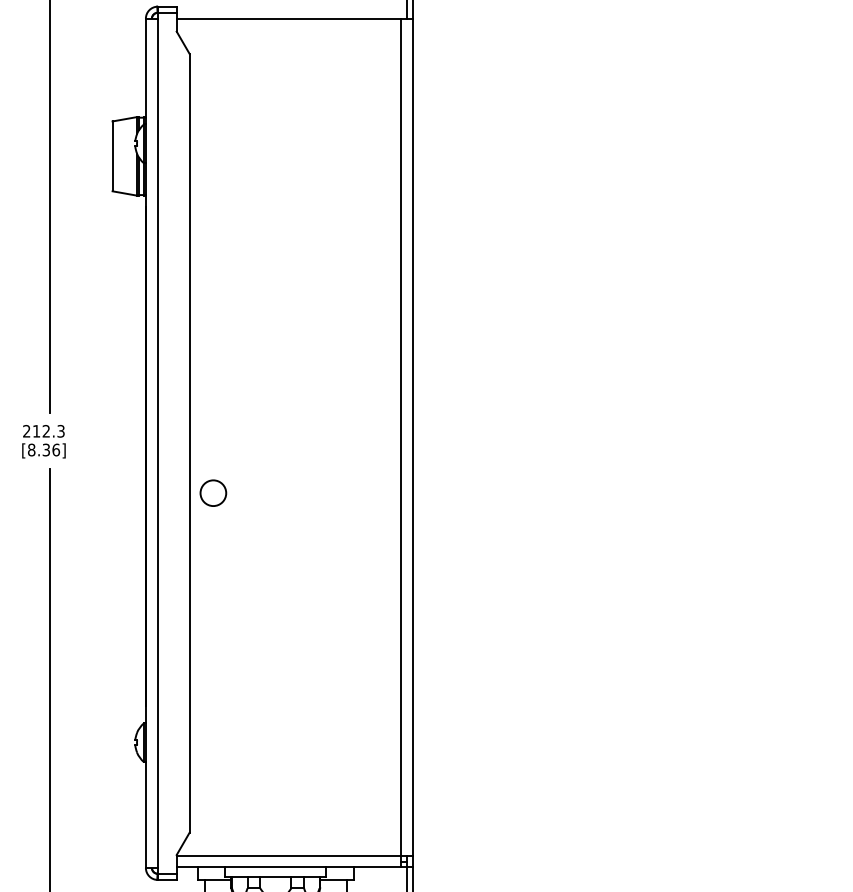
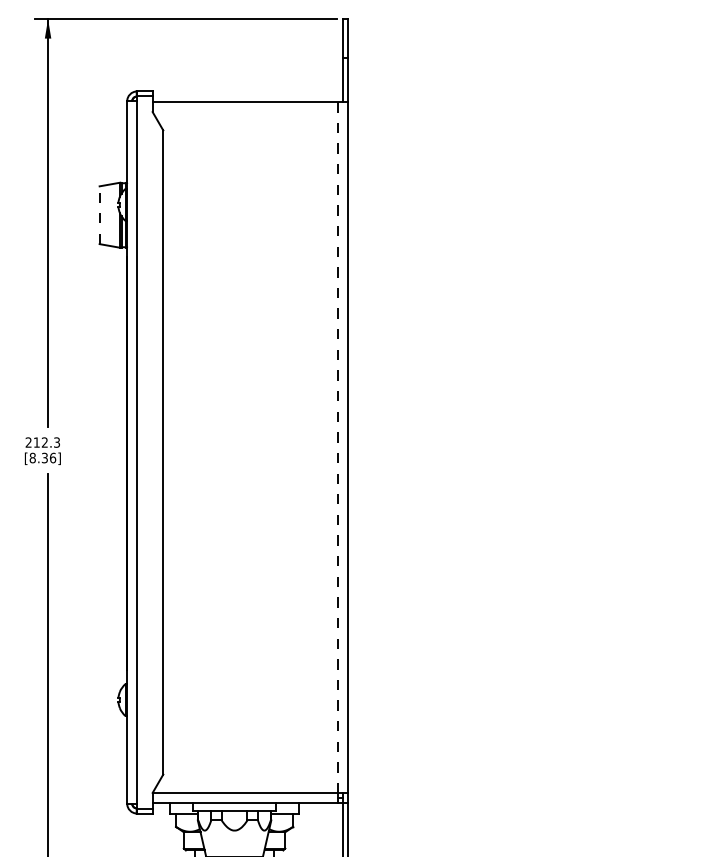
line: (112, 156) -> (99, 215), solid -> dashed
line: (401, 437) -> (338, 447), solid -> dashed
circle: (212, 492) -> (182, 493), removed

